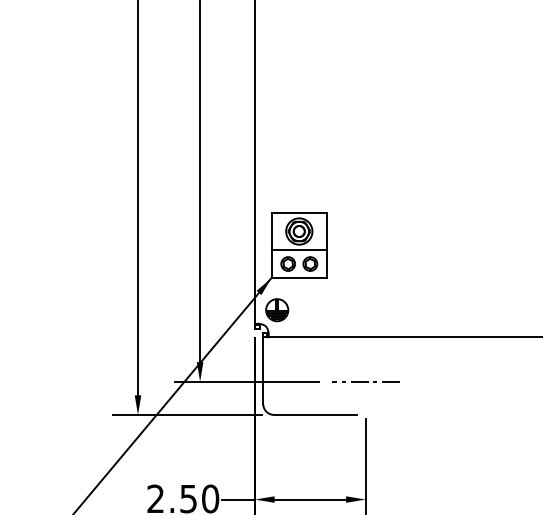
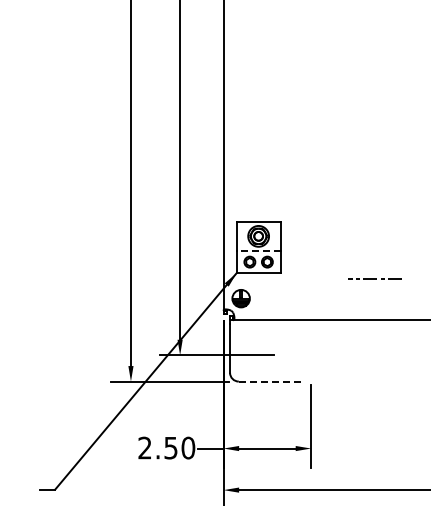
line: (299, 250) -> (258, 251), solid -> dashed
line: (364, 380) -> (374, 278), moved
line: (315, 414) -> (271, 381), solid -> dashed

